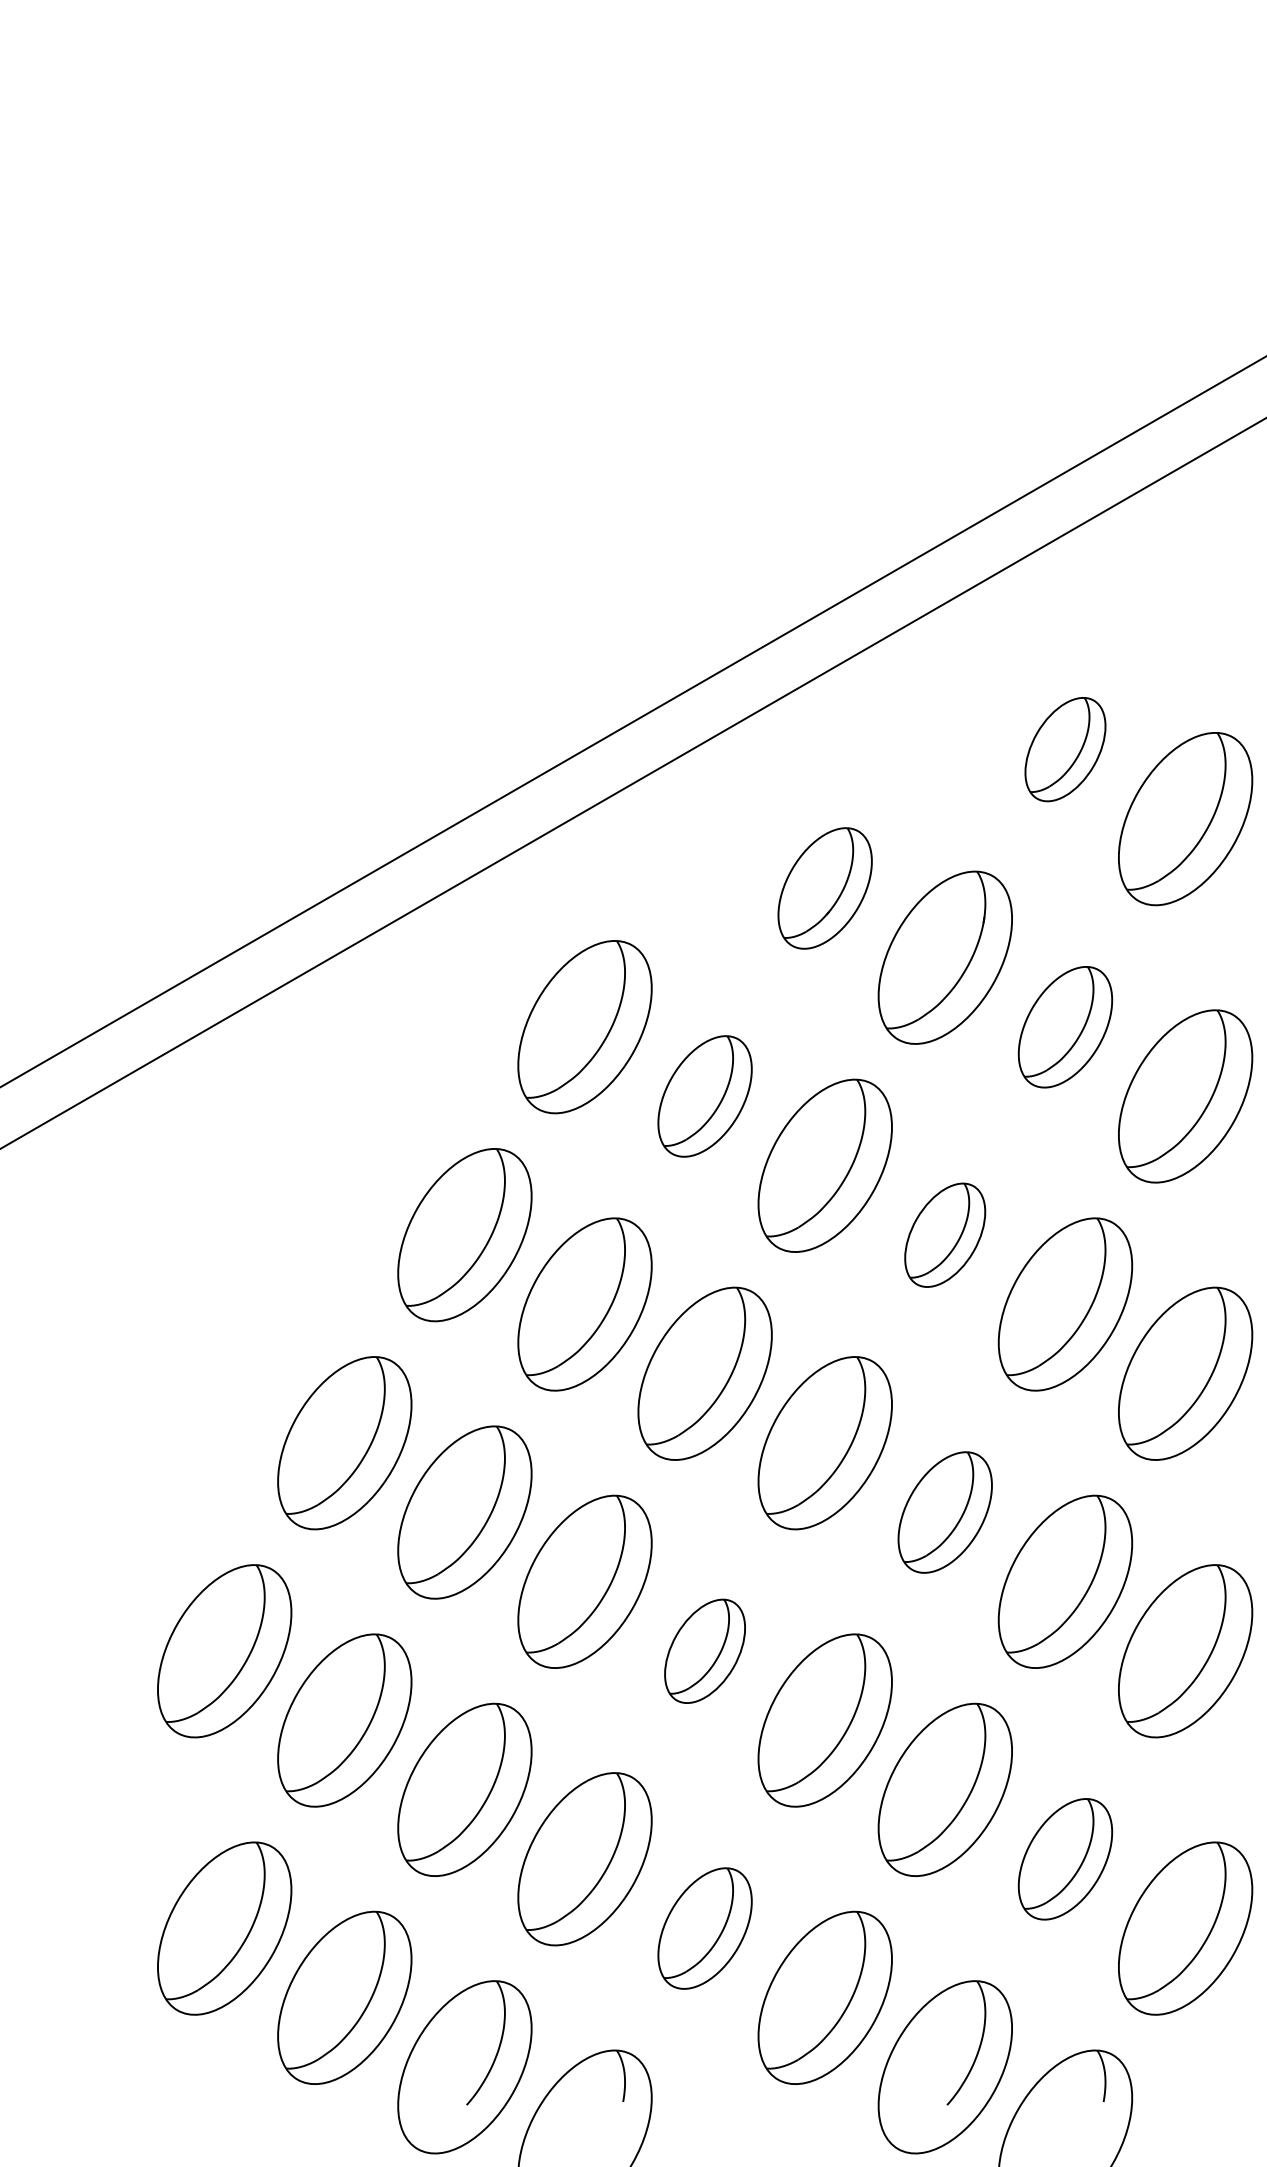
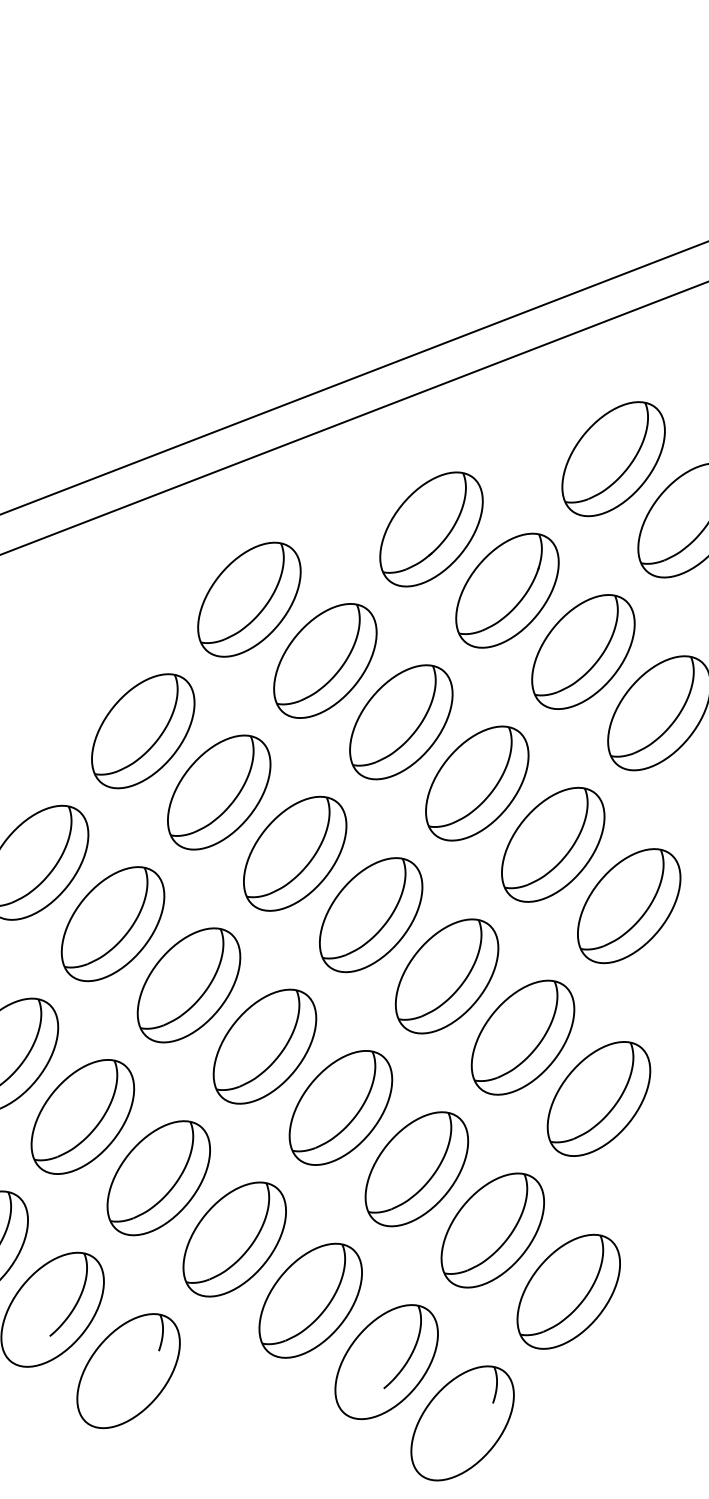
part: (1065, 749) -> (613, 459), size x1.67
part: (824, 888) -> (431, 529), size x1.43
part: (1065, 1027) -> (583, 652), size x1.43
part: (704, 1096) -> (324, 660), size x1.43
part: (944, 1235) -> (476, 783), size x1.67
part: (944, 1512) -> (446, 976), size x1.43
part: (704, 1651) -> (264, 1046), size x1.67
part: (1065, 1859) -> (492, 1230), size x1.43
part: (704, 1928) -> (234, 1239), size x1.43

